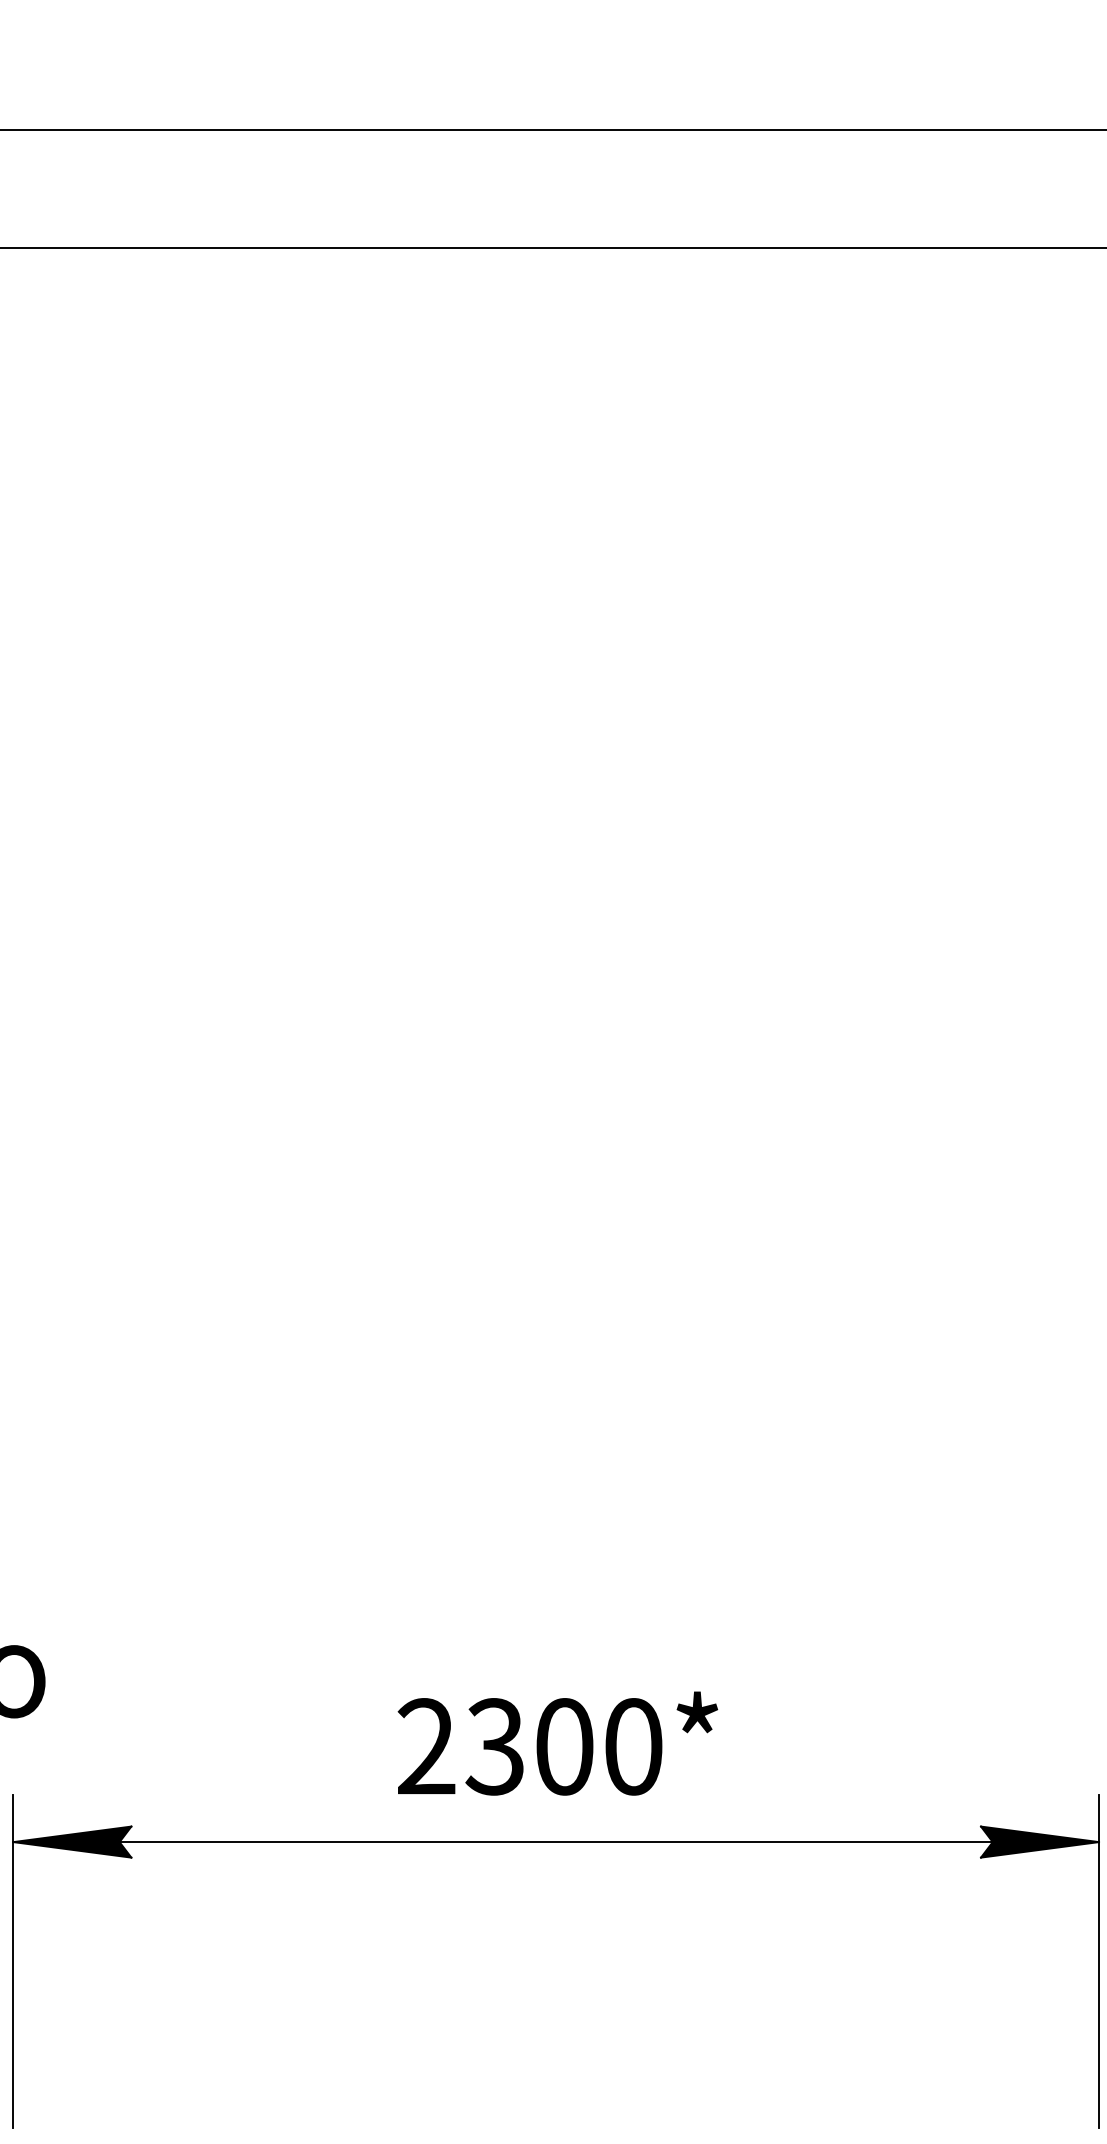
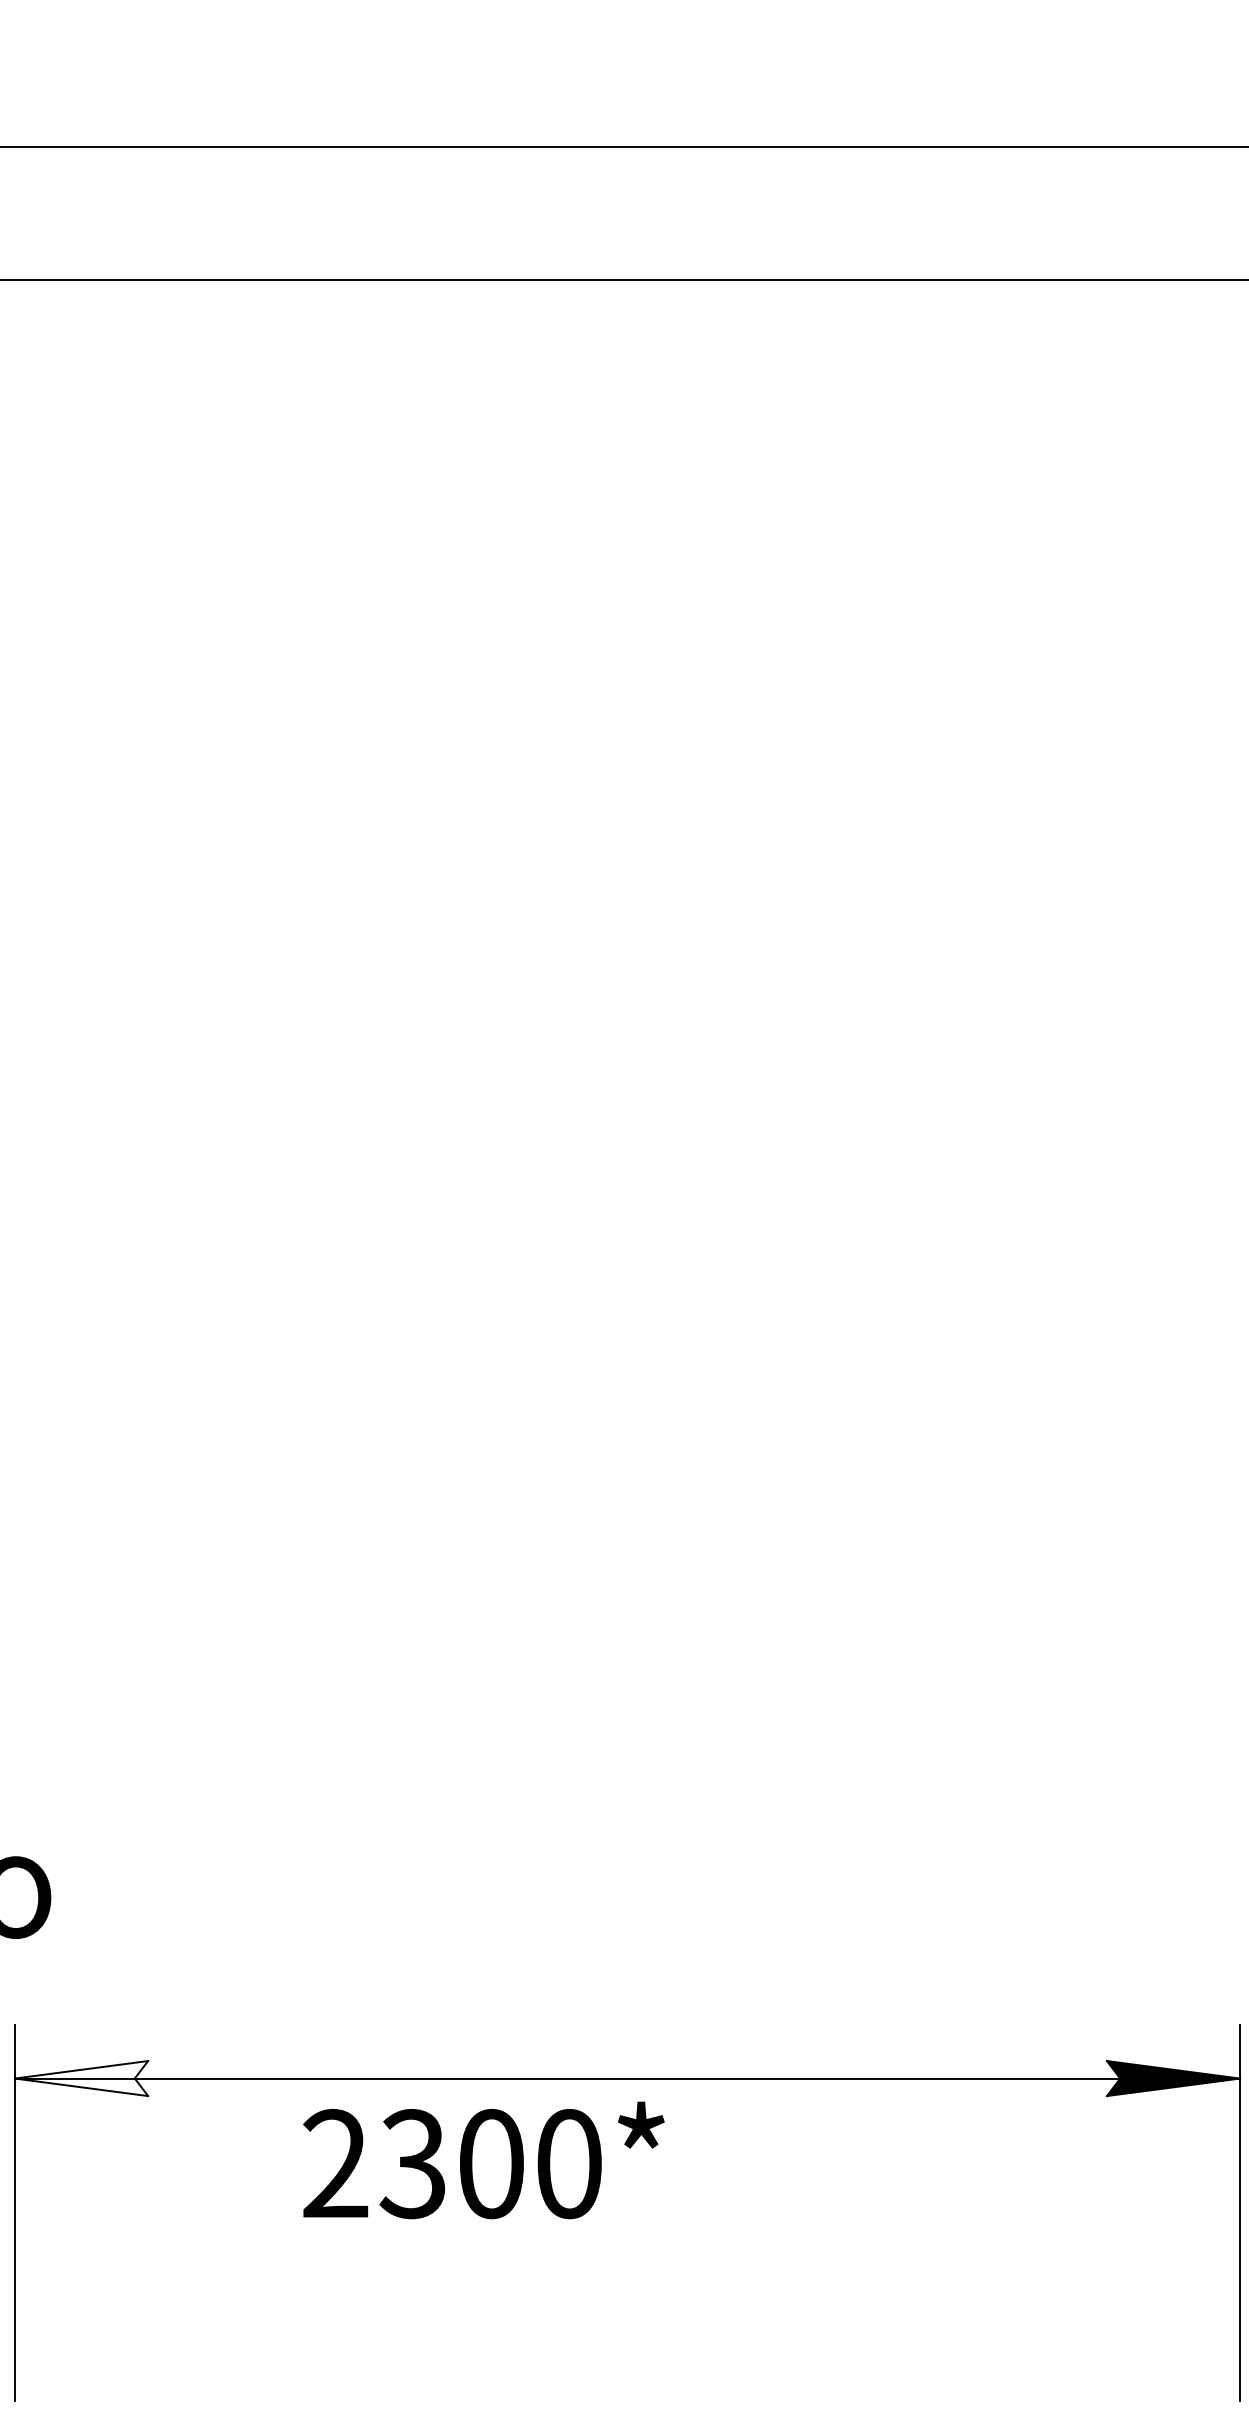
text: (557, 1743) -> (483, 2160), moved
fill: (72, 1841) -> (81, 2077), removed

